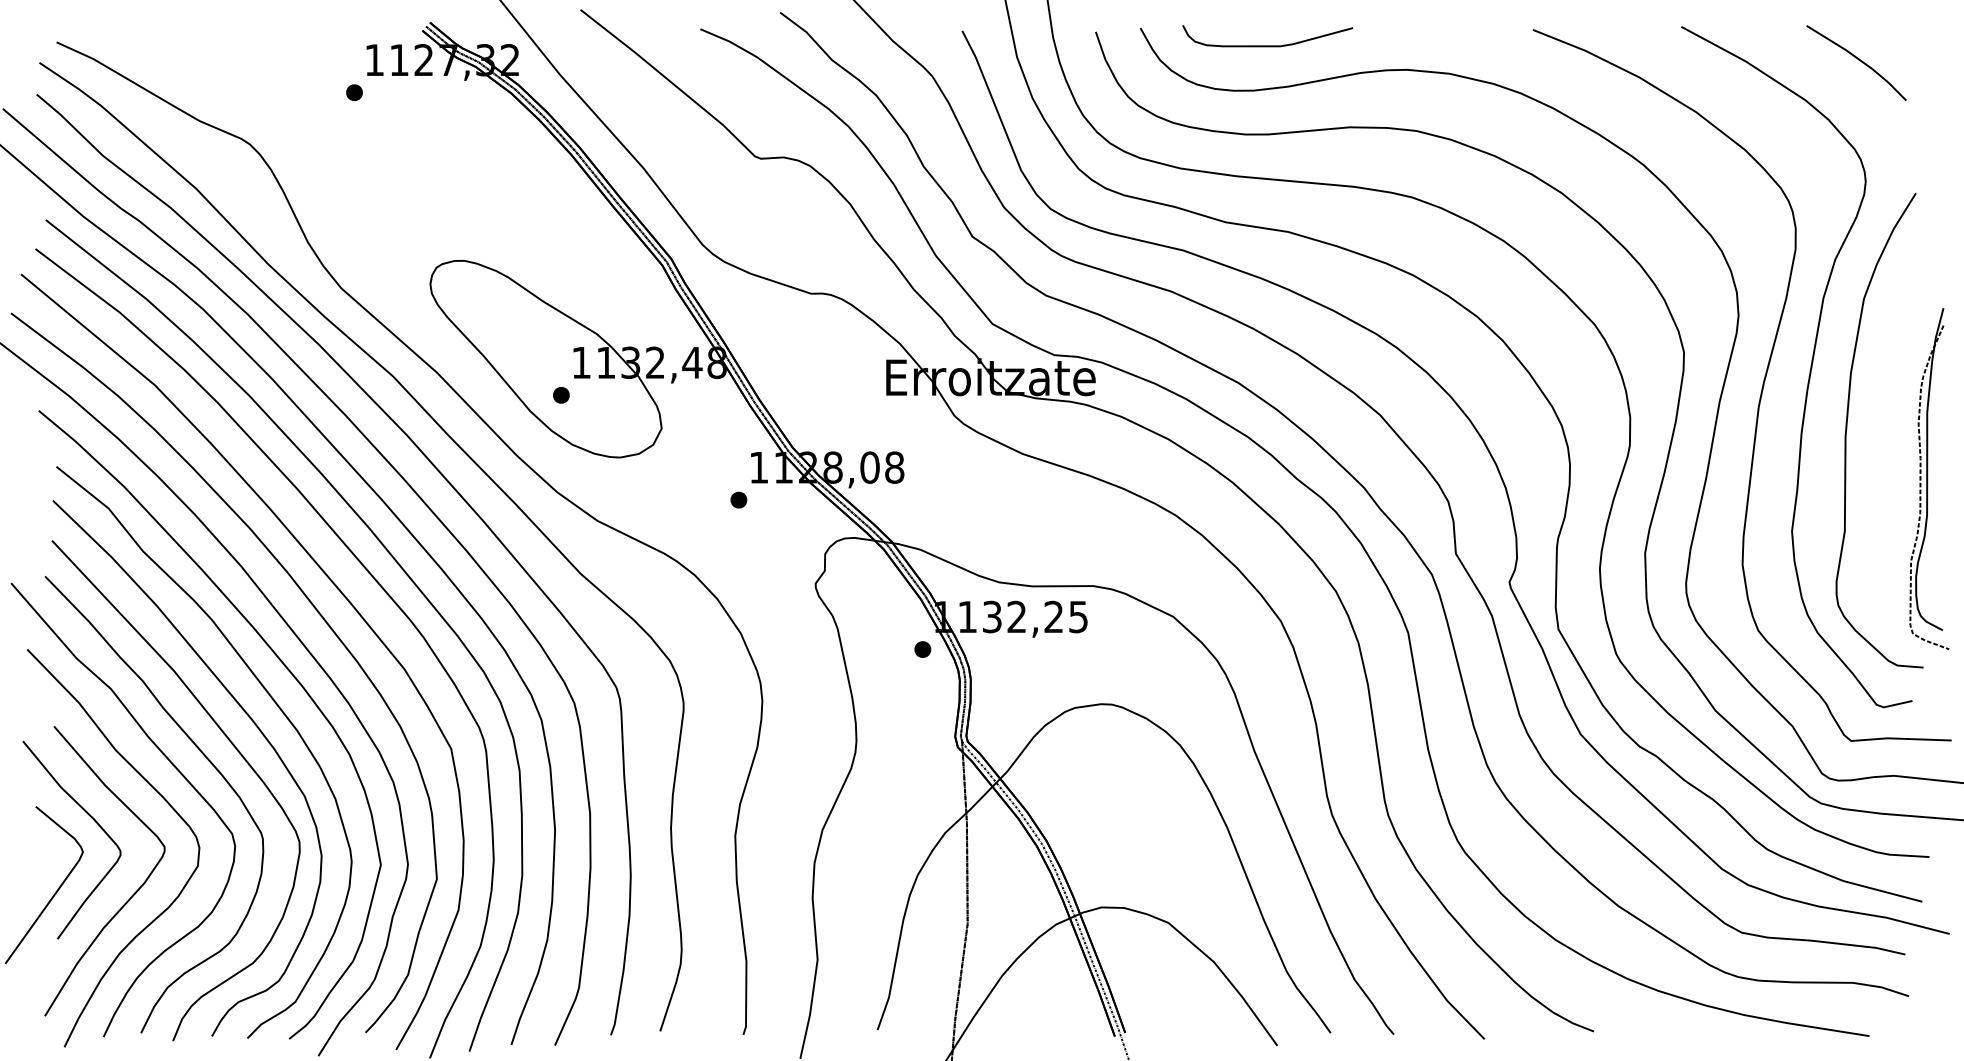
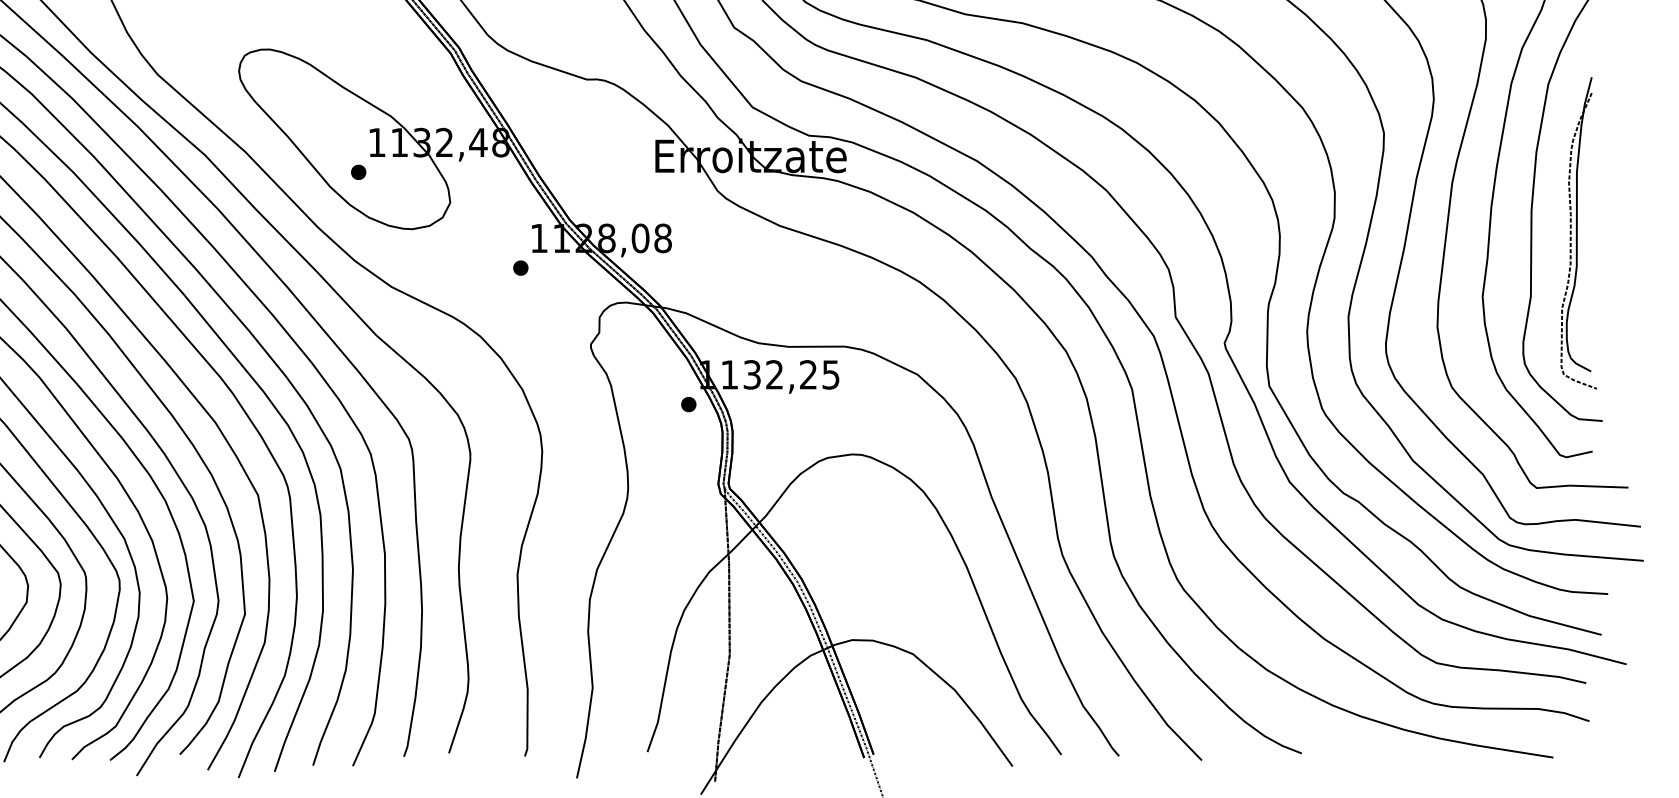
part: (1929, 478) -> (1578, 232), moved

